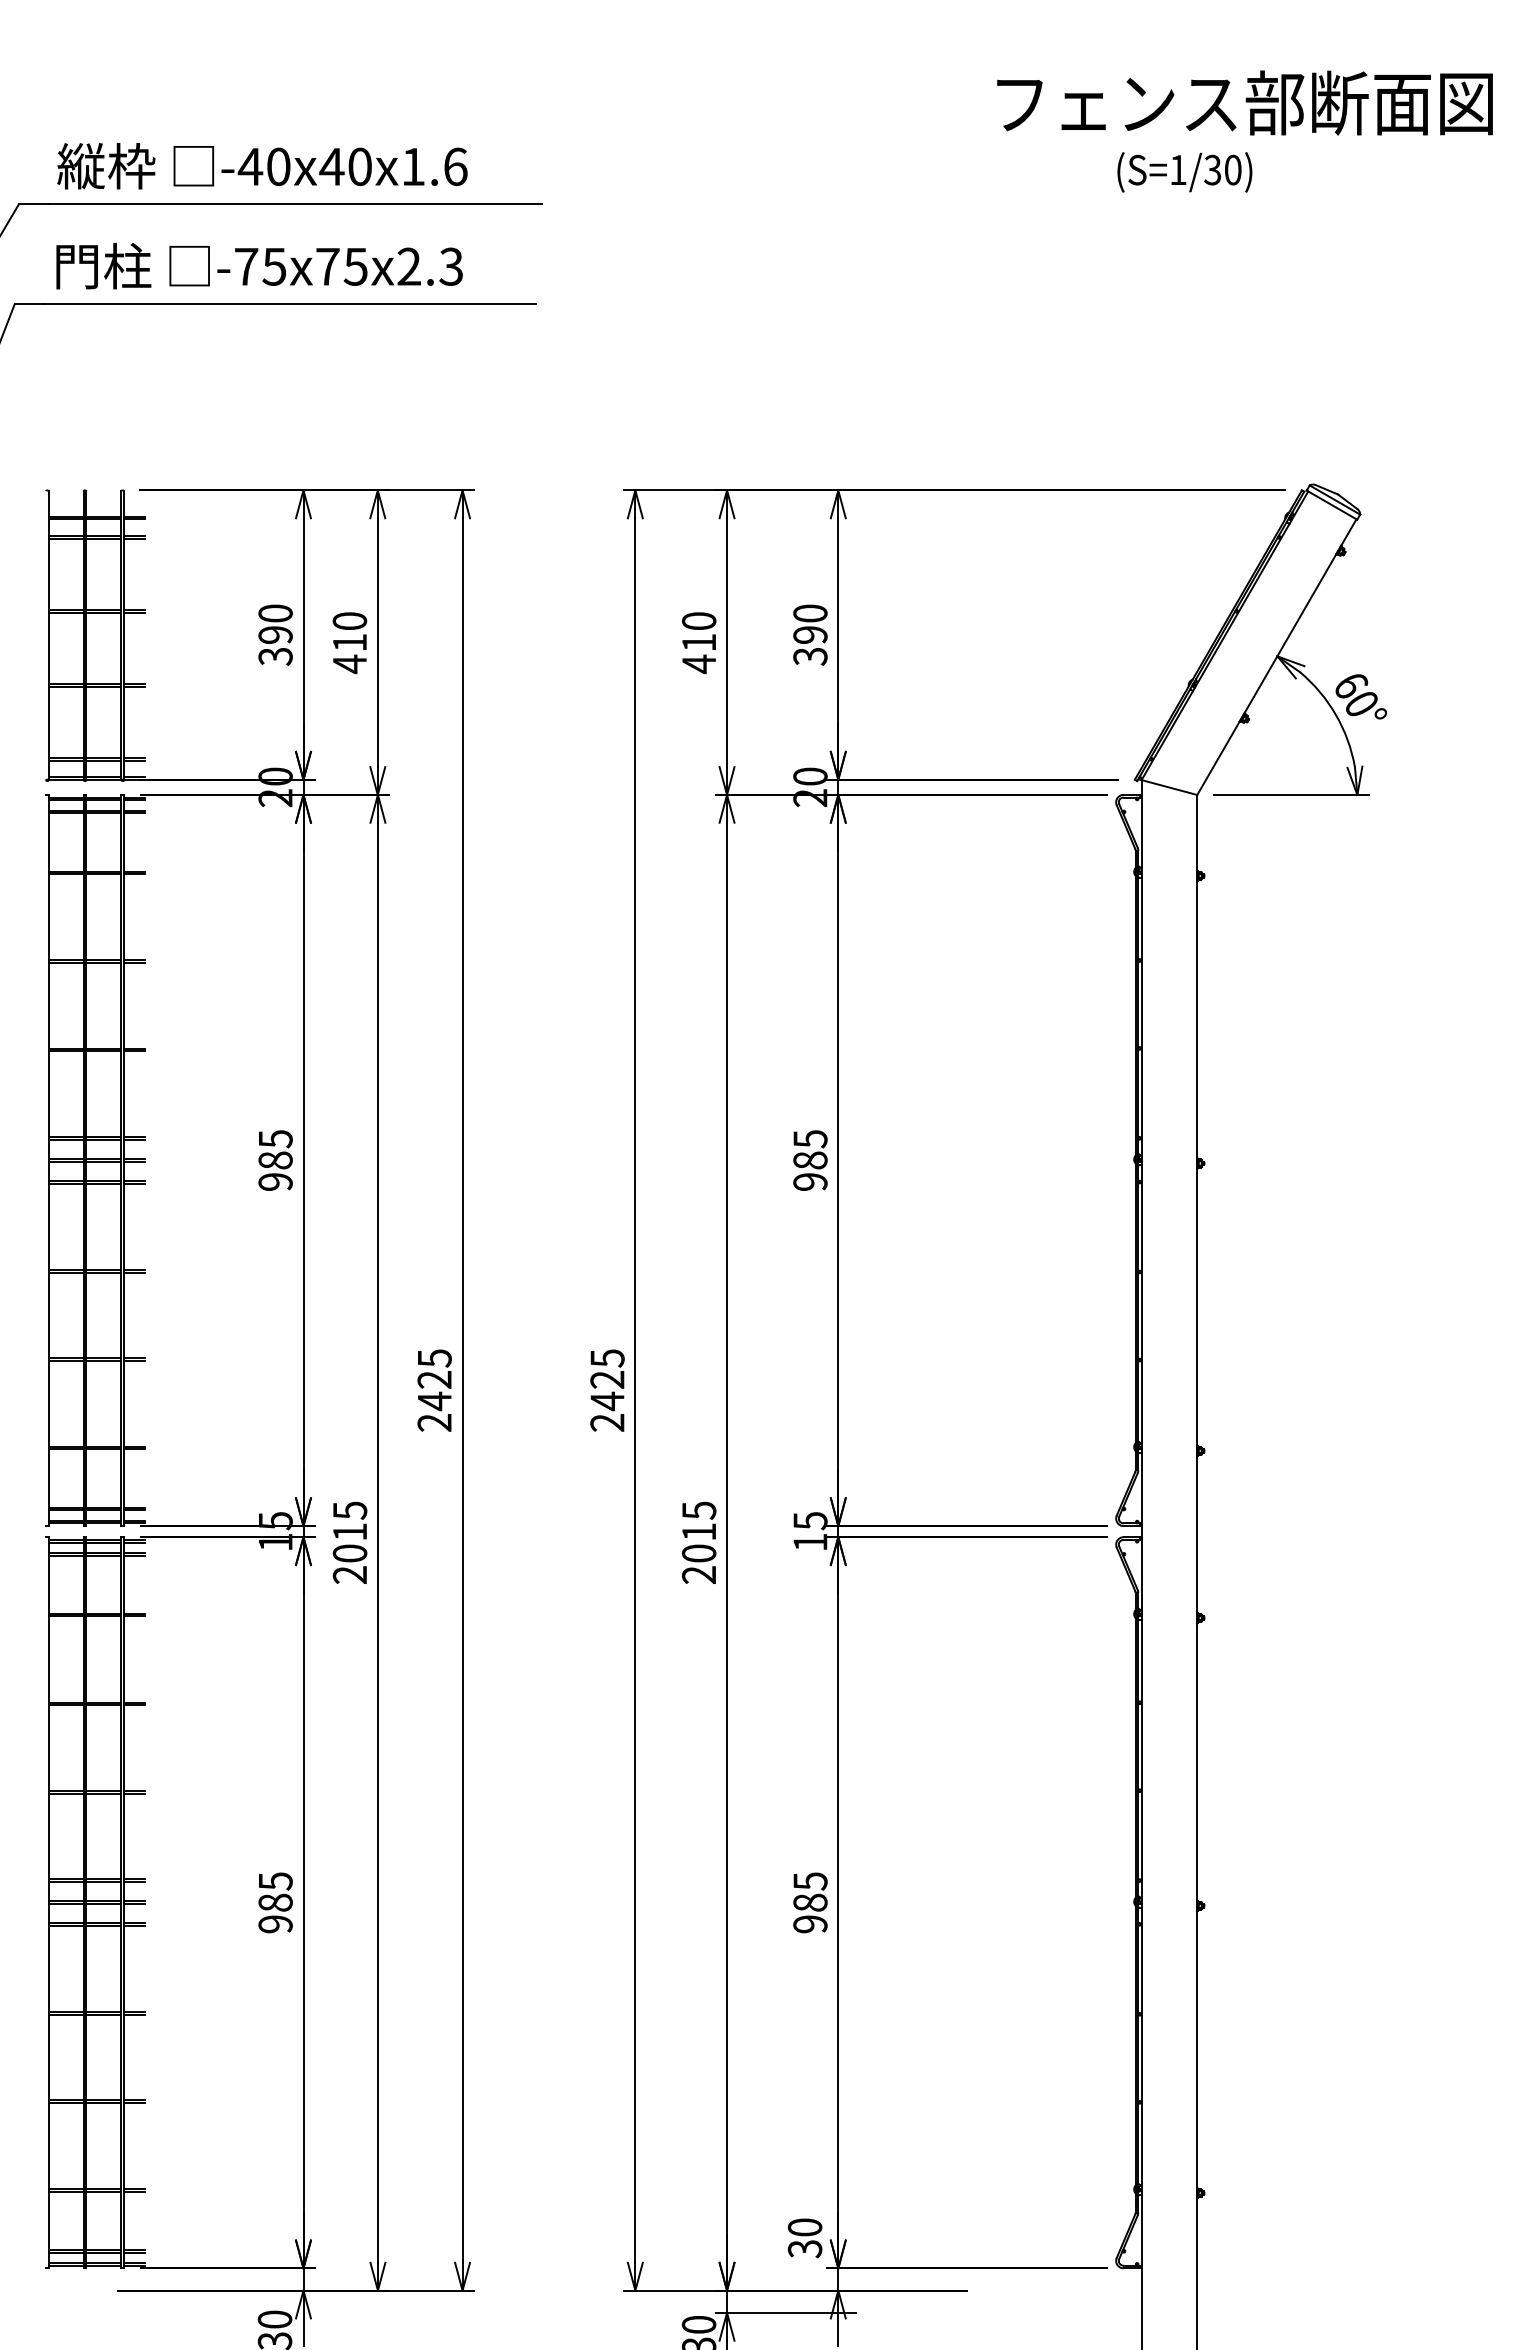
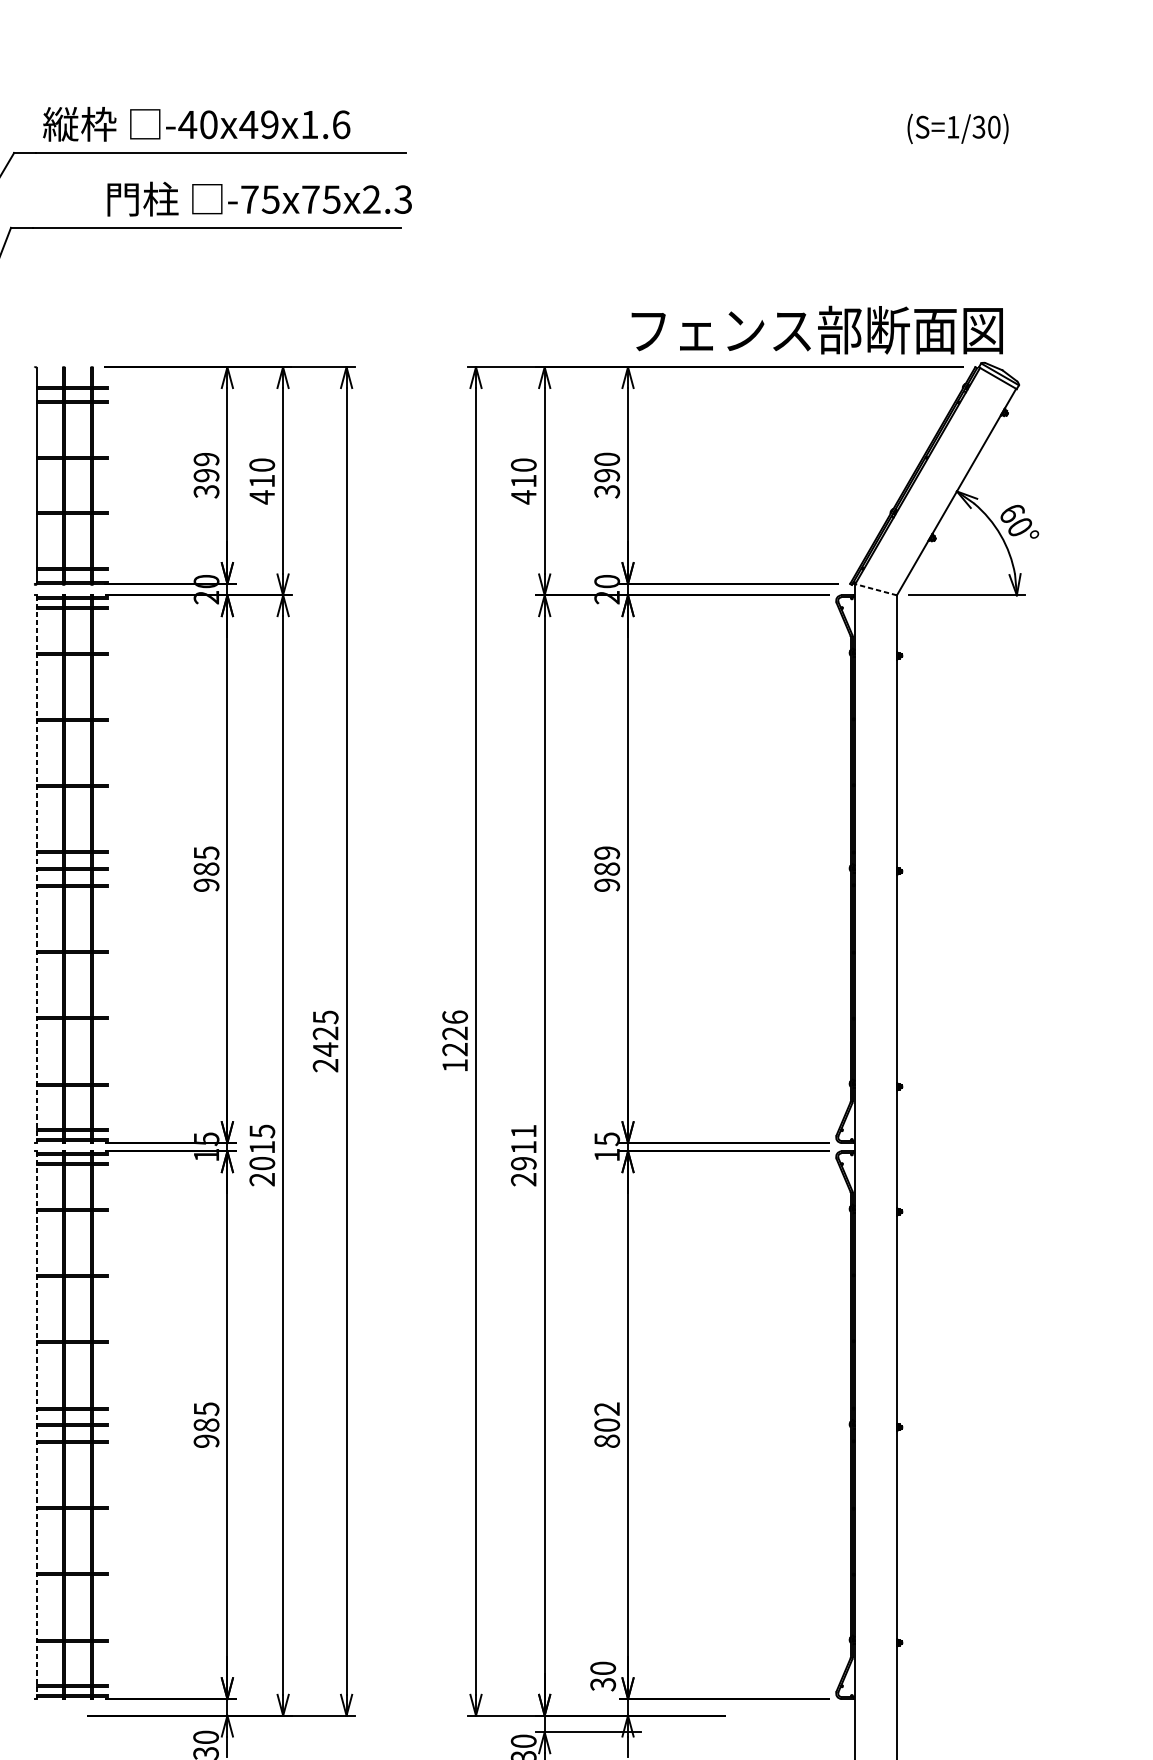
text: (1244, 102) -> (816, 329), moved
text: (359, 166) -> (269, 124), -40x40x1.6 -> -40x49x1.6
text: (1184, 172) -> (957, 129), moved
text: (259, 265) -> (259, 198), moved
text: (275, 613) -> (206, 459), 390 -> 399
line: (1169, 787) -> (876, 589), solid -> dashed
text: (810, 1139) -> (607, 853), 985 -> 989
line: (48, 1160) -> (36, 869), solid -> dashed
text: (607, 1390) -> (455, 1041), 2425 -> 1226
text: (699, 1531) -> (524, 1147), 2015 -> 2911
line: (48, 1902) -> (36, 1424), solid -> dashed
text: (810, 1902) -> (607, 1424), 985 -> 802

